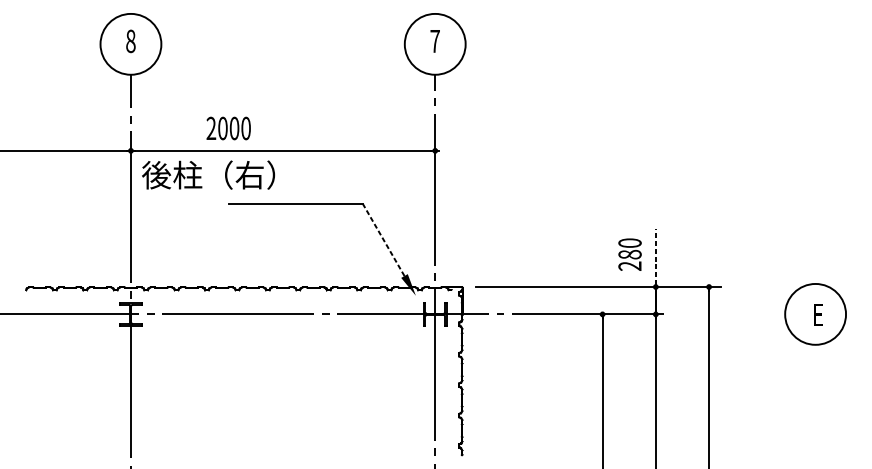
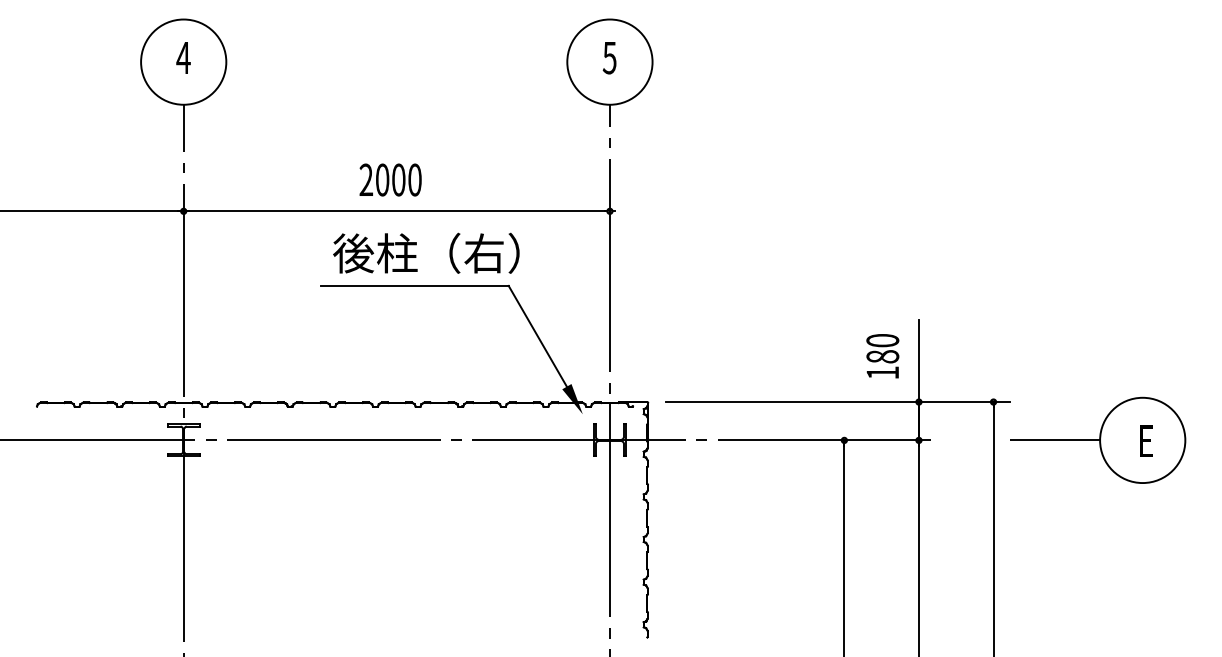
text: (130, 41) -> (183, 57), 8 -> 4
text: (434, 41) -> (609, 58), 7 -> 5
text: (228, 128) -> (390, 179), moved
text: (208, 174) -> (426, 252), moved
line: (383, 239) -> (537, 335), dashed -> solid
line: (655, 256) -> (918, 359), dashed -> solid
text: (629, 265) -> (882, 372), 280 -> 180
line: (752, 314) -> (1054, 440), added

